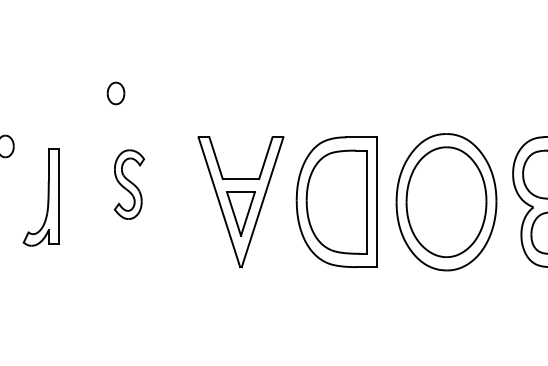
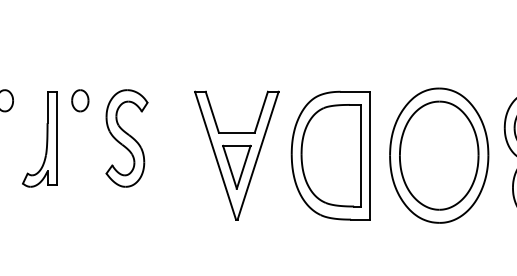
part: (115, 93) -> (79, 100), moved
part: (129, 184) -> (127, 138), size x1.43
part: (47, 197) -> (46, 139), moved

